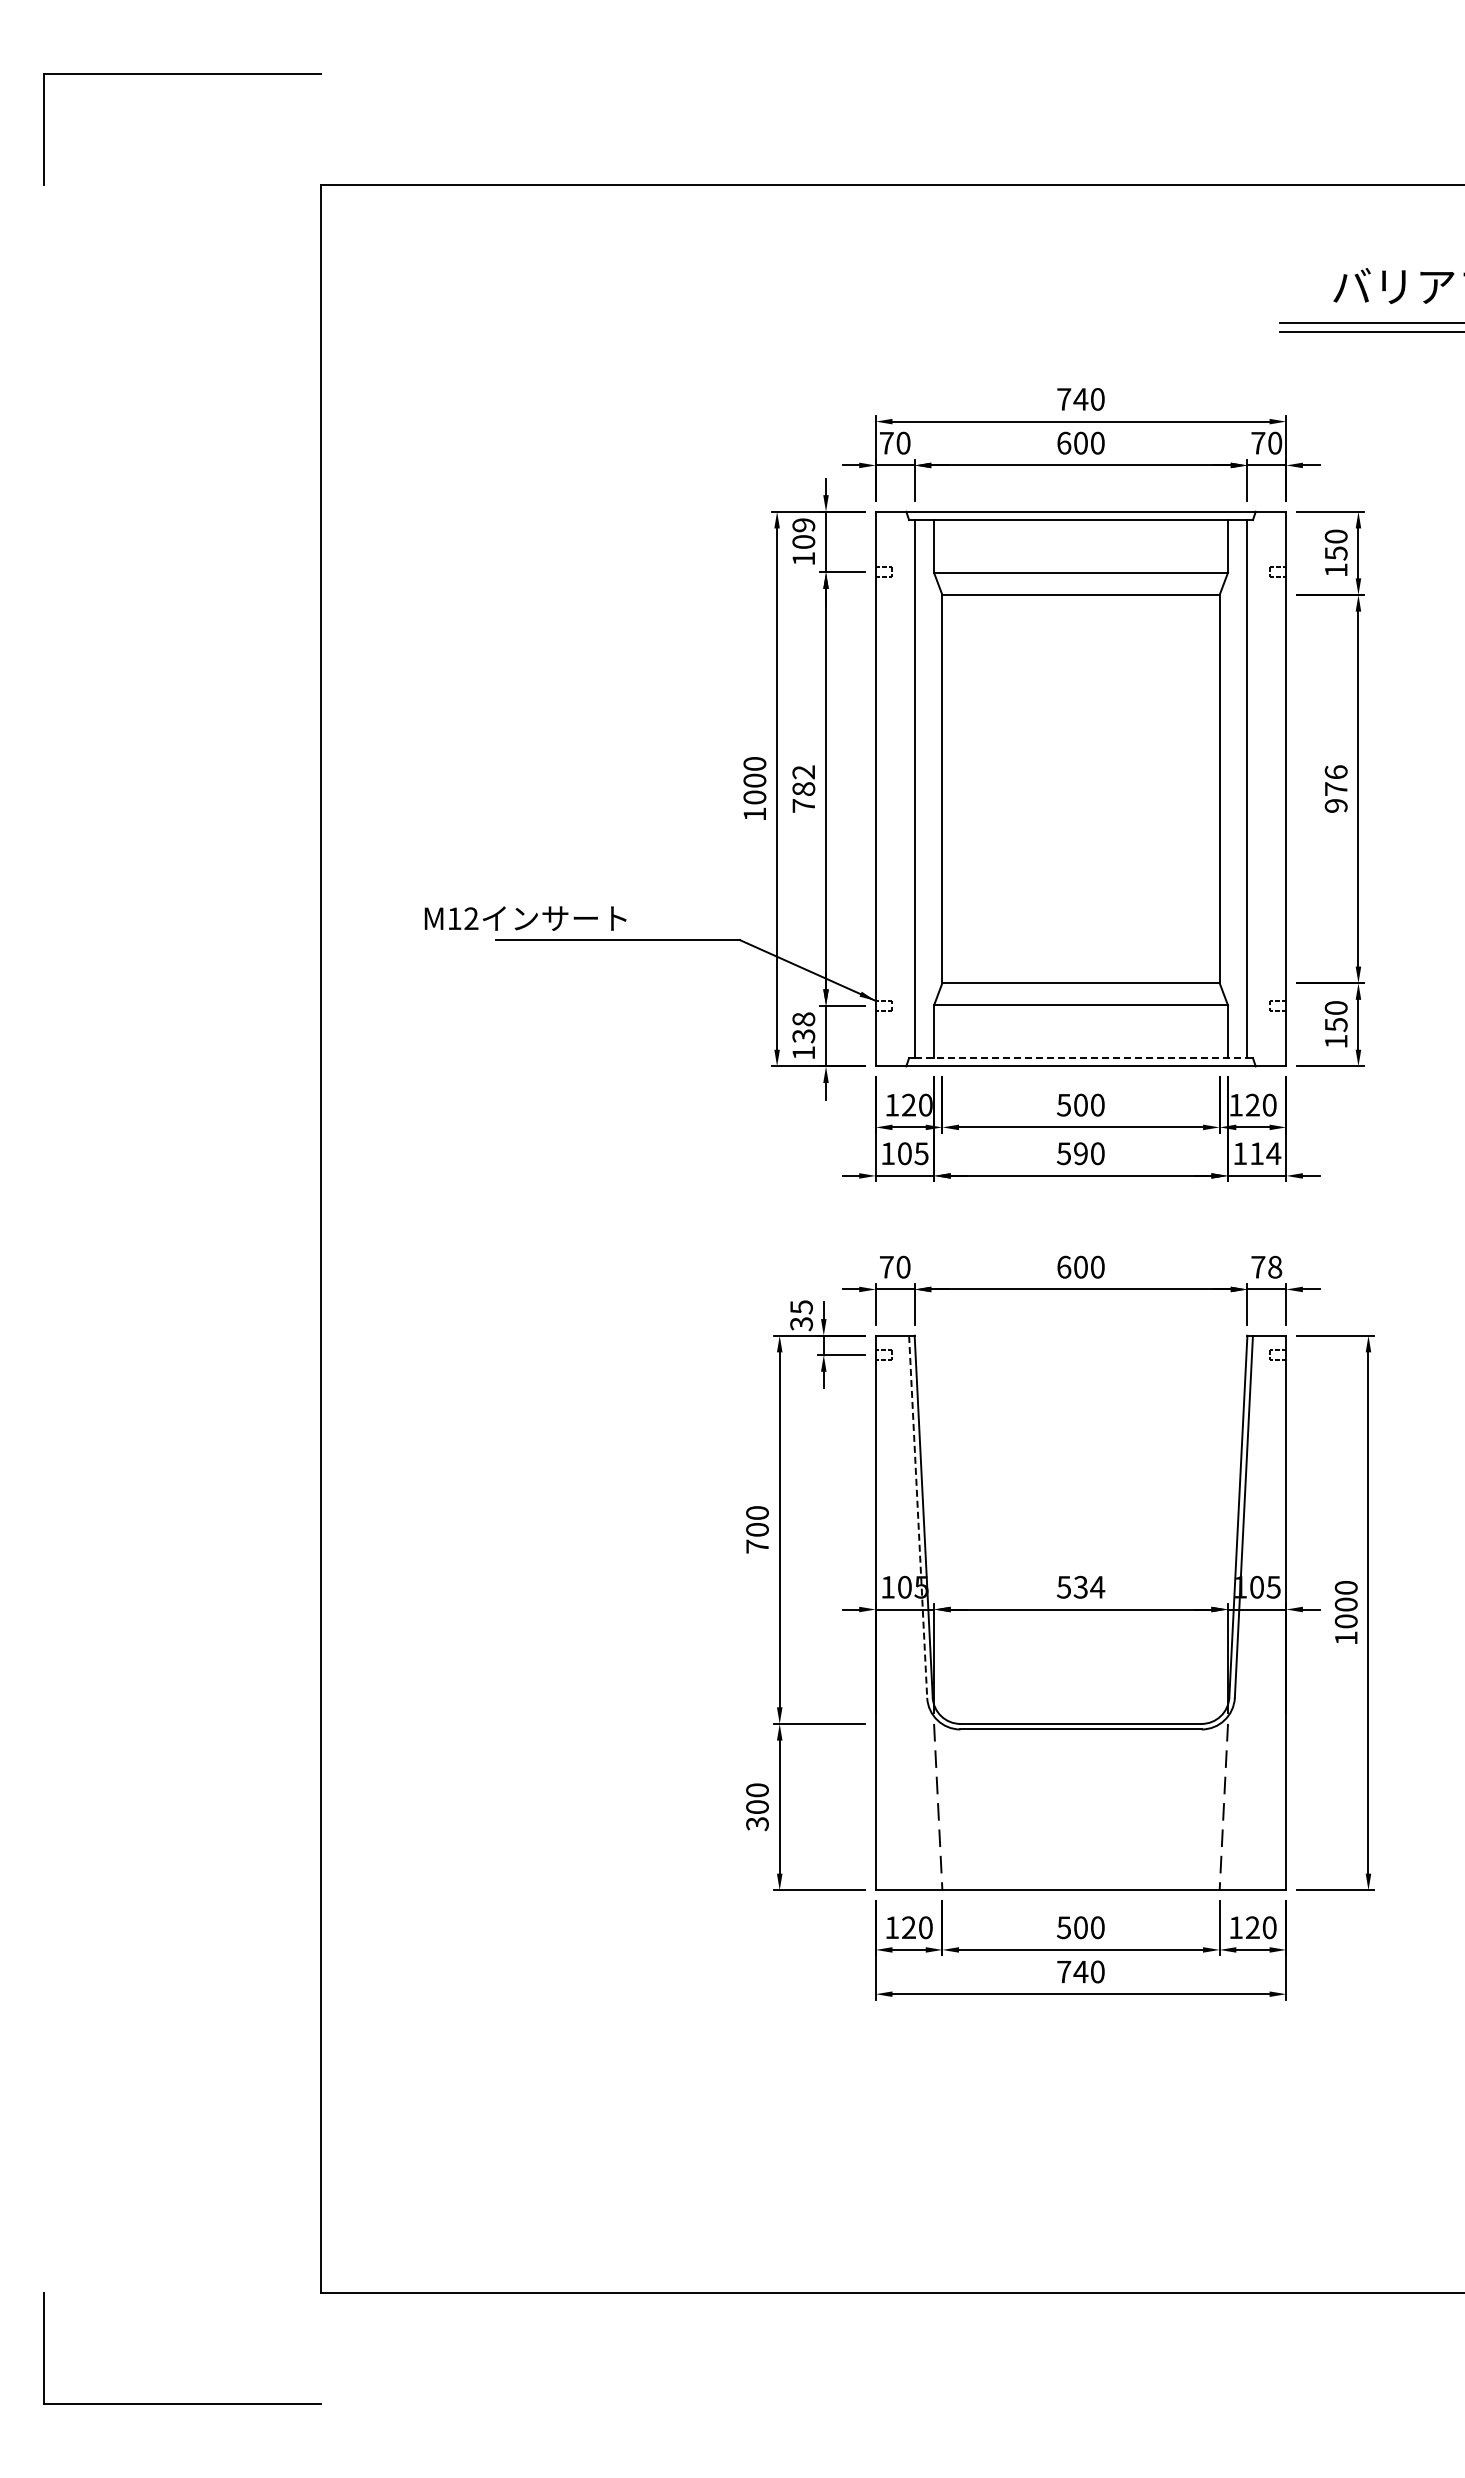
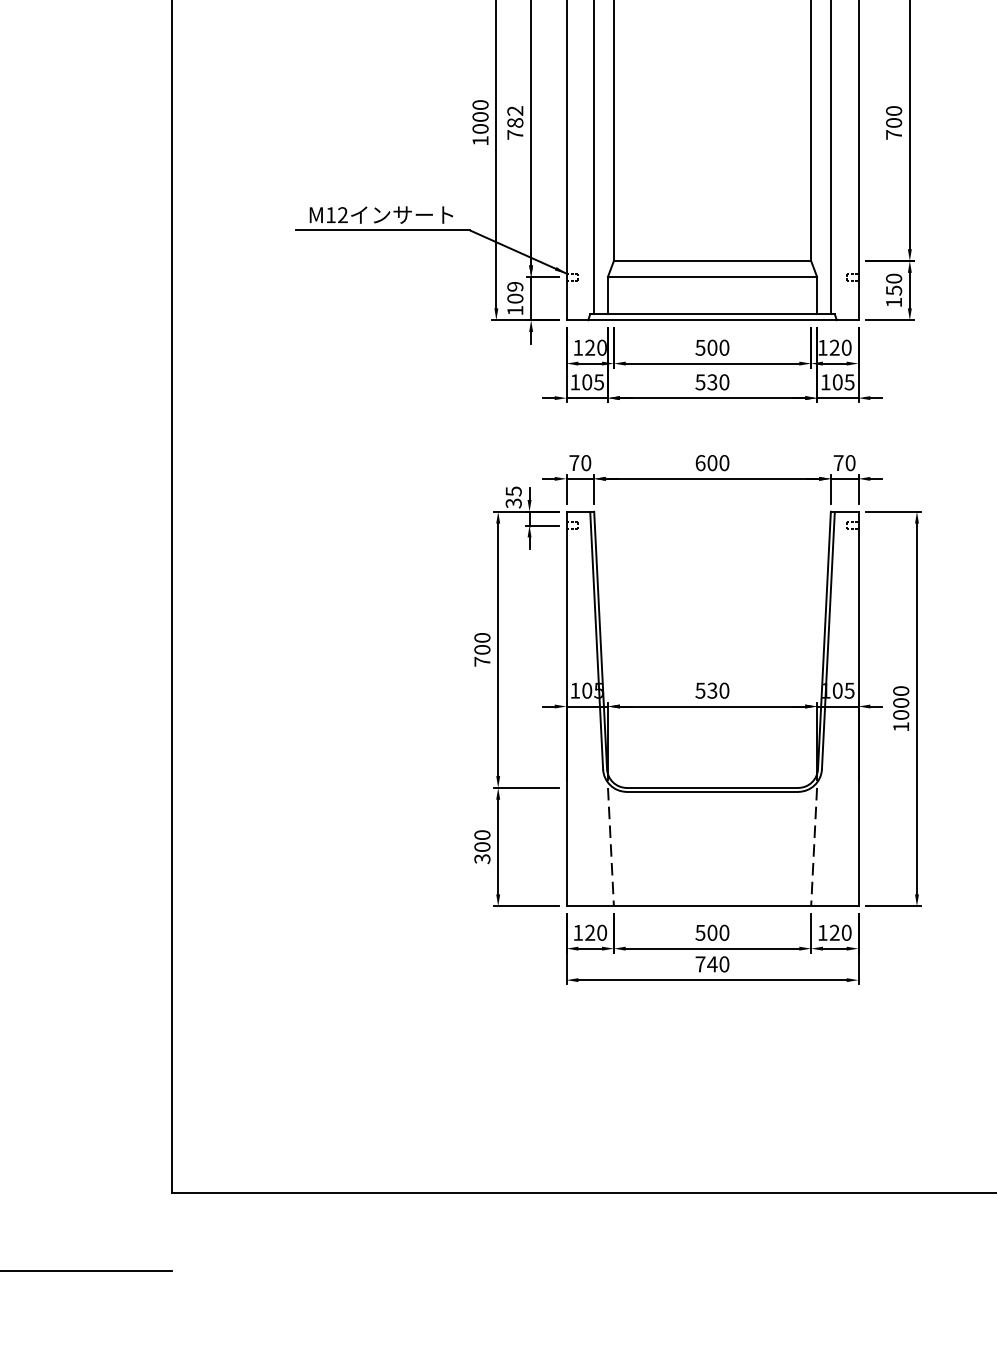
text: (1335, 788) -> (893, 122), 976 -> 700
text: (525, 918) -> (381, 215), moved
text: (803, 1027) -> (515, 292), 138 -> 109
line: (1081, 1058) -> (712, 314), dashed -> solid
text: (1080, 1153) -> (712, 382), 590 -> 530
text: (1265, 1153) -> (843, 382), 114 -> 105
text: (1275, 1267) -> (850, 463), 78 -> 70
line: (918, 1517) -> (596, 641), dashed -> solid
text: (1097, 1586) -> (724, 690), 534 -> 530

